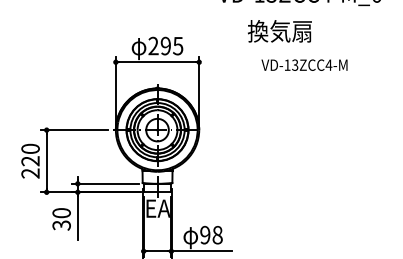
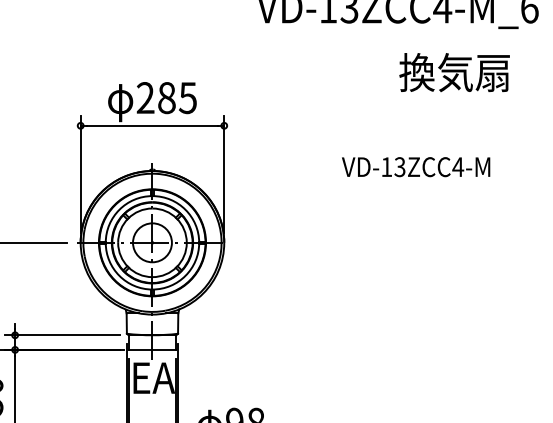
text: (279, 31) -> (453, 72), moved
text: (165, 45) -> (166, 96), 295 -> 285
text: (304, 64) -> (416, 165), moved

